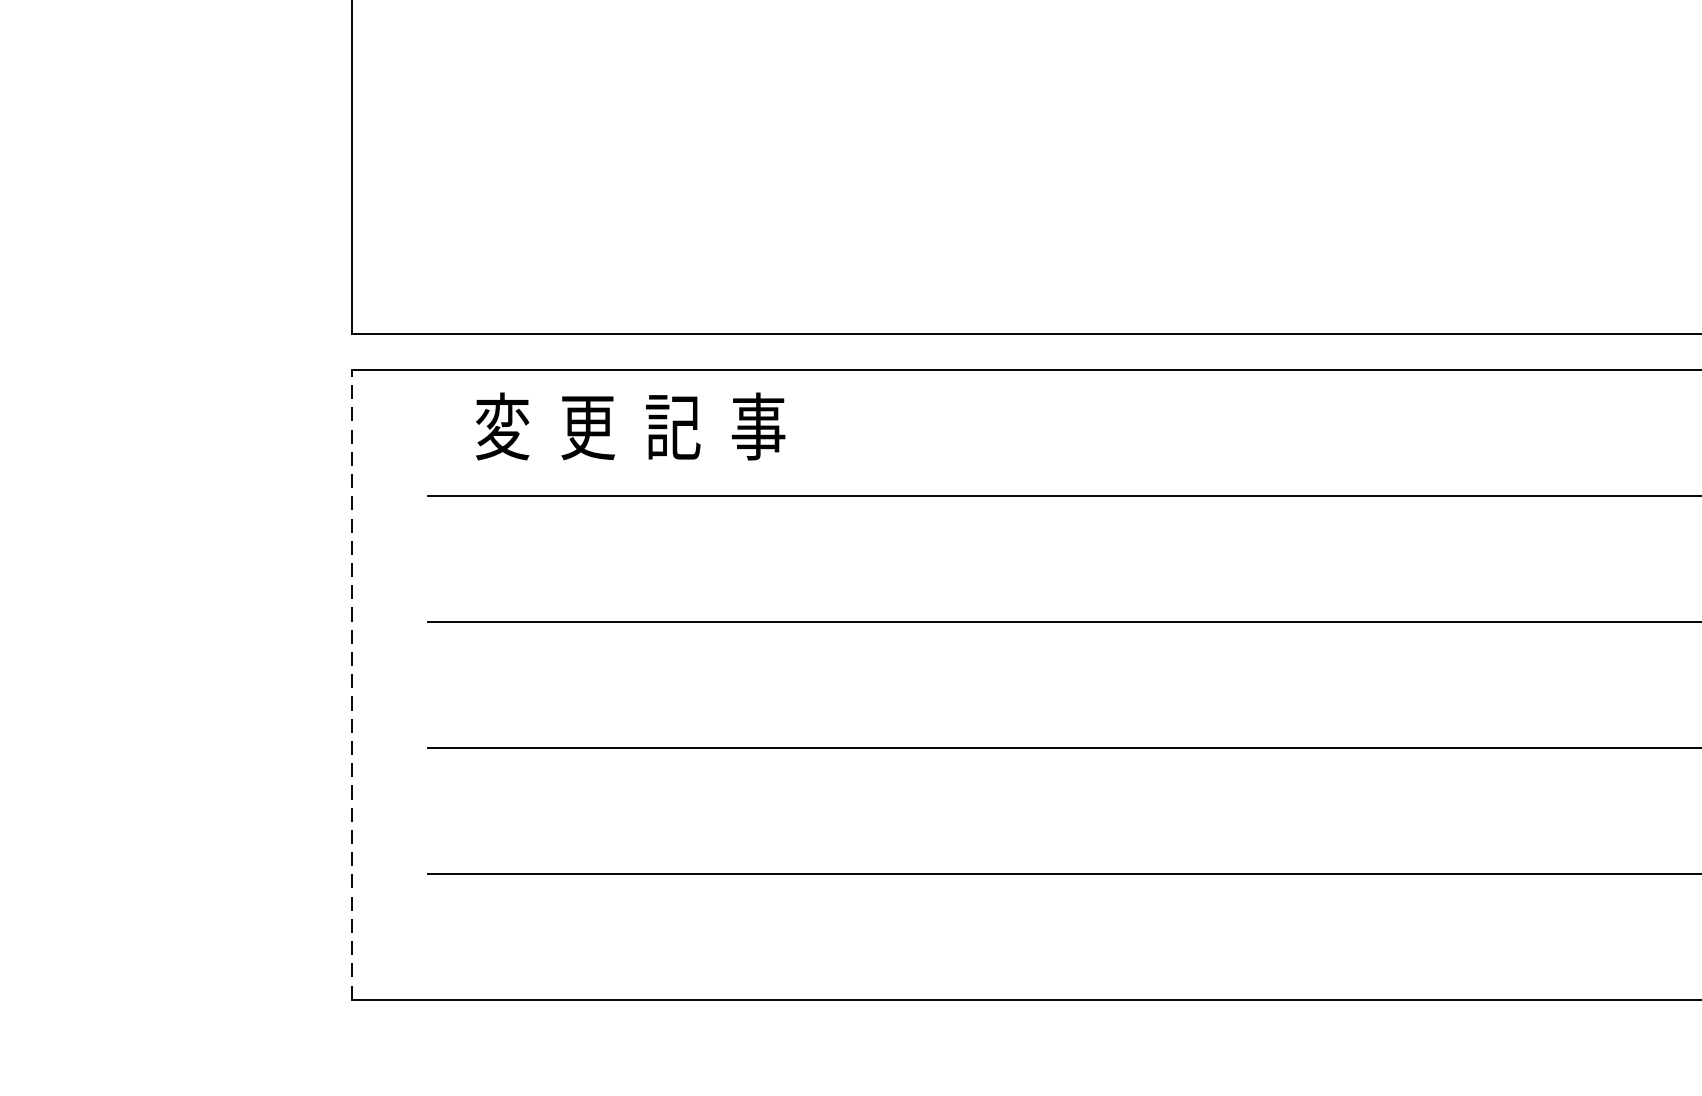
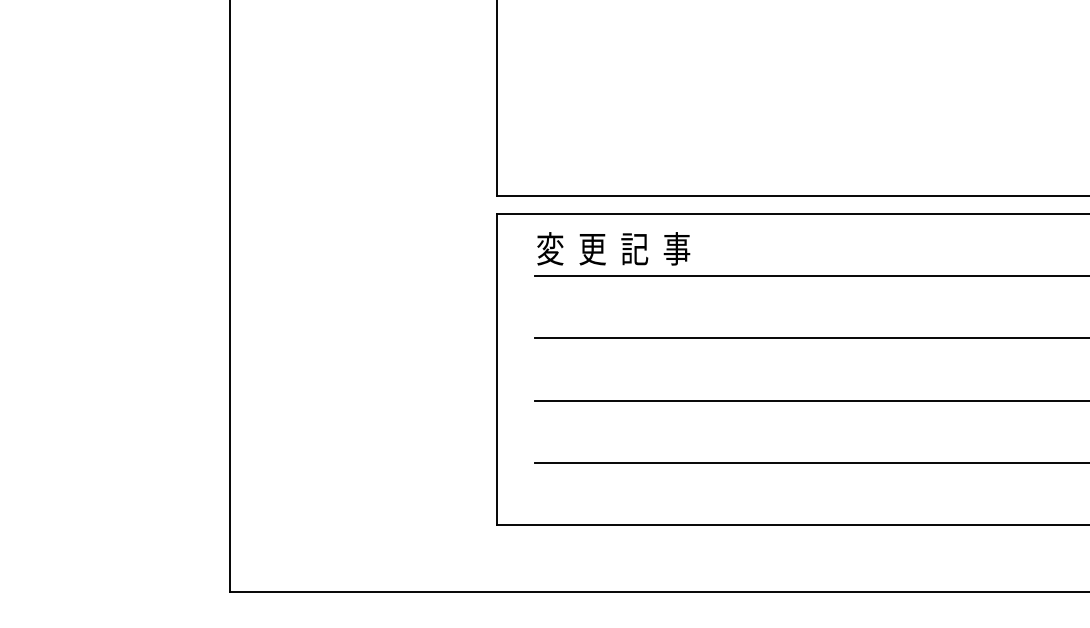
text: (630, 425) -> (613, 248), moved
line: (351, 684) -> (496, 369), dashed -> solid

